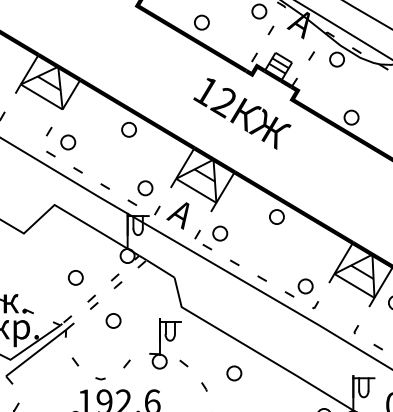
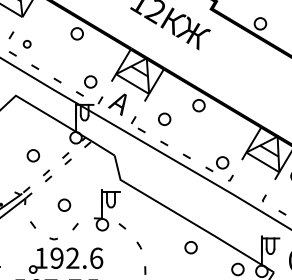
part: (68, 142) -> (27, 44), size x0.6
part: (220, 233) -> (164, 119), moved
part: (113, 320) -> (64, 204), moved
part: (234, 373) -> (191, 247), moved

